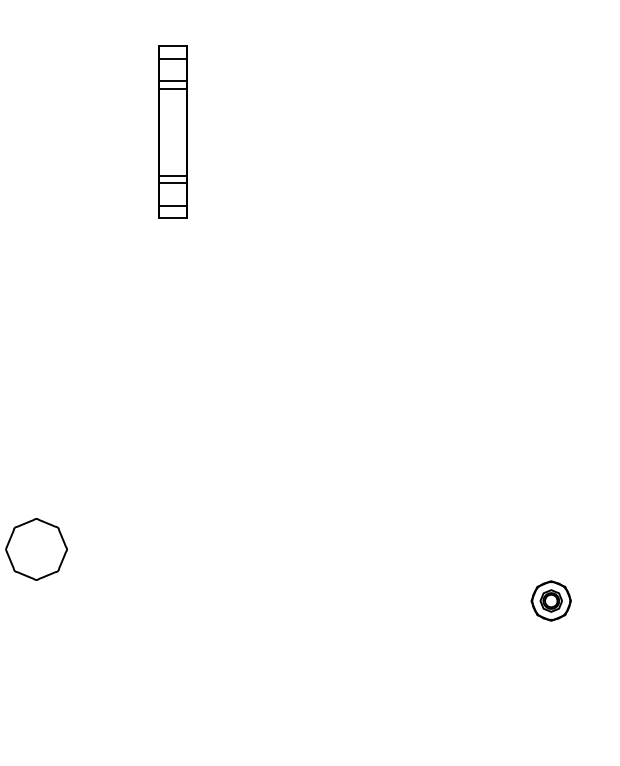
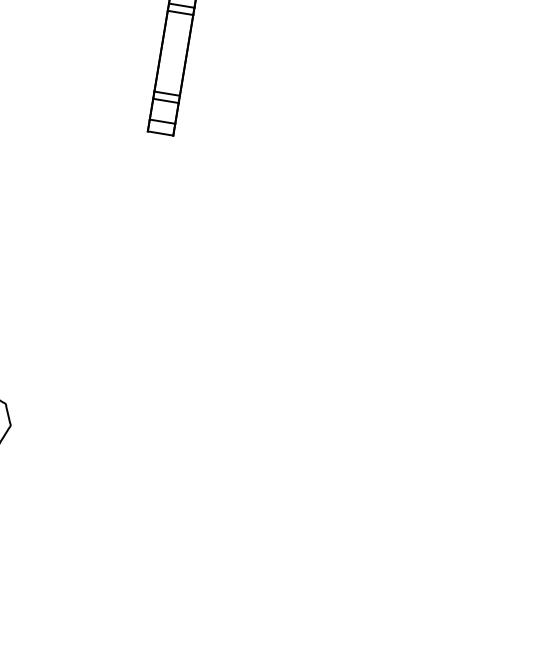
part: (550, 600) -> (453, 547), removed

